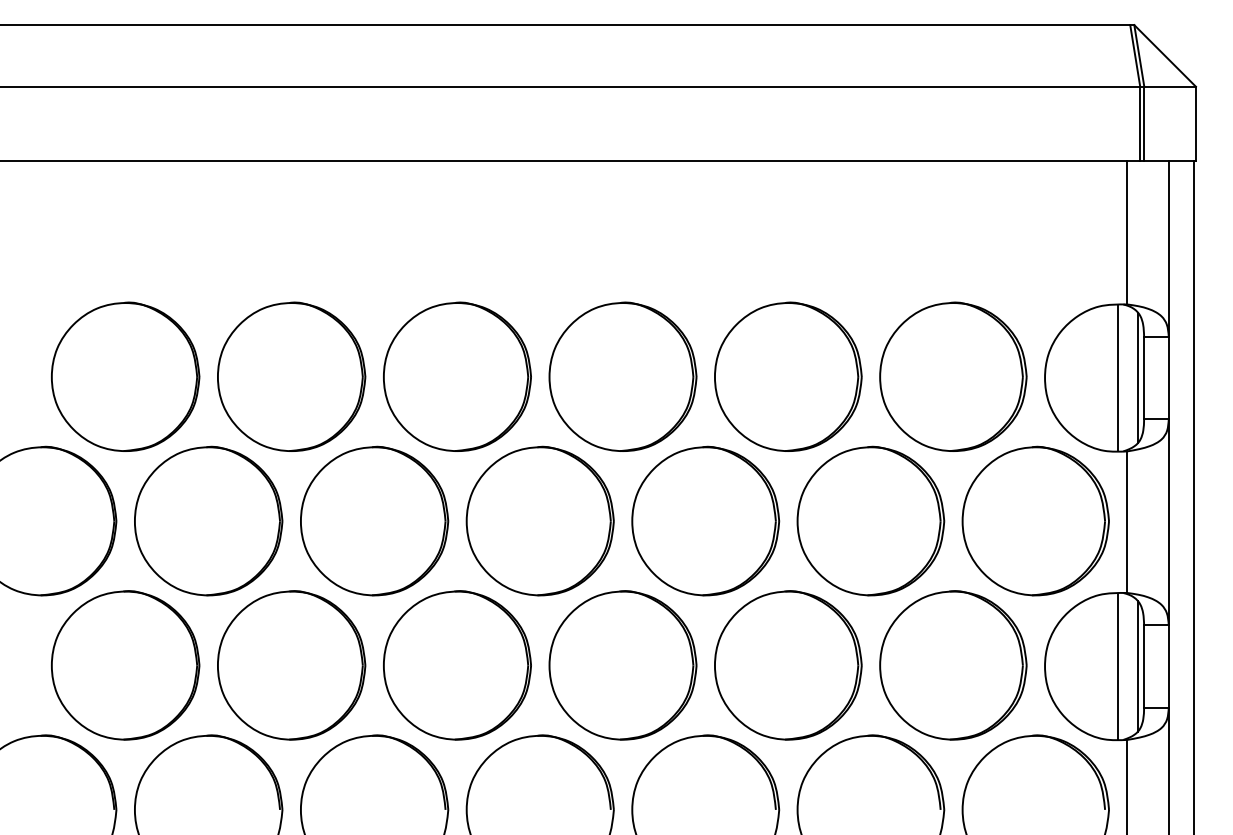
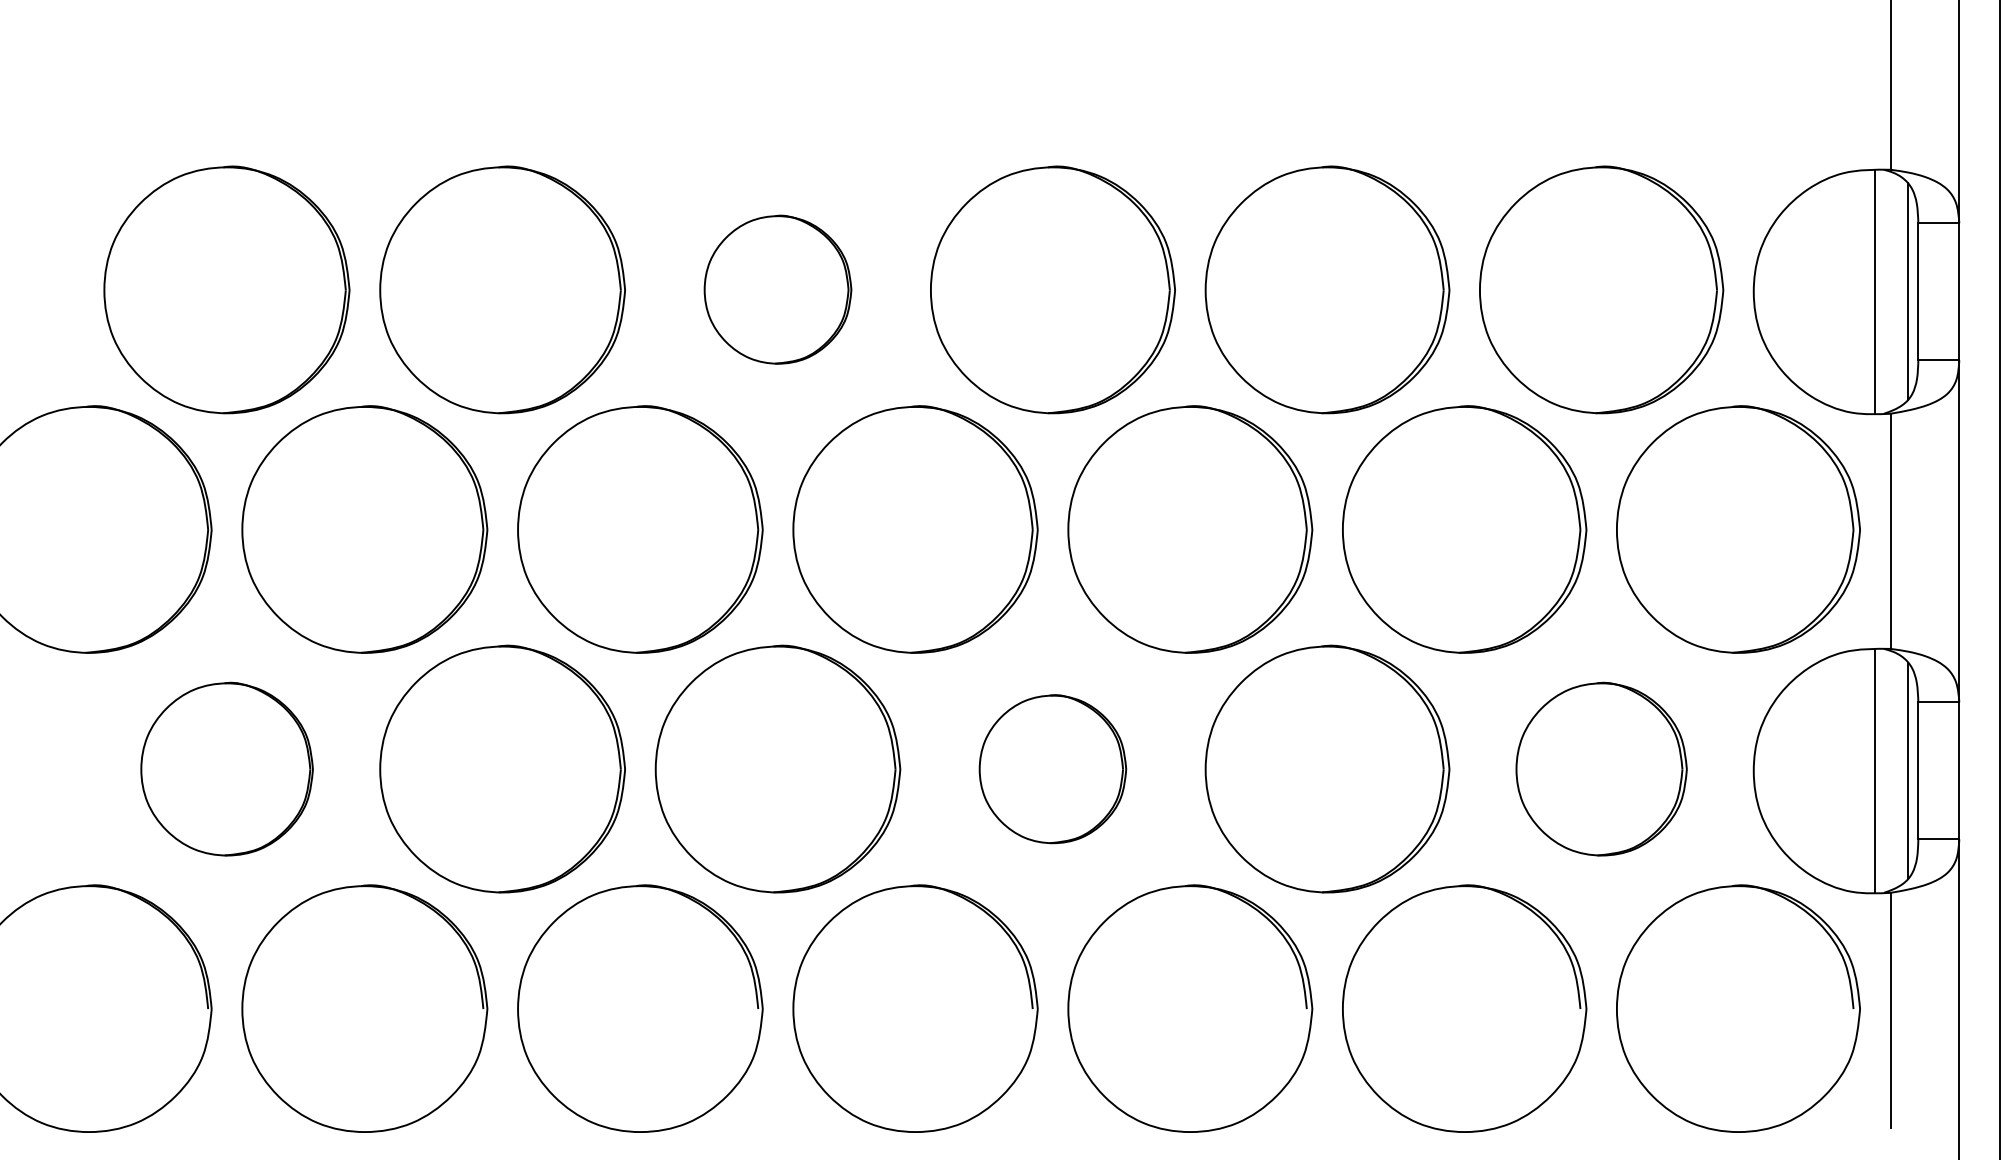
part: (457, 376) -> (778, 289), size x0.6
part: (125, 665) -> (226, 769), size x0.7
part: (622, 665) -> (1052, 769), size x0.6
part: (953, 665) -> (1601, 769), size x0.7

